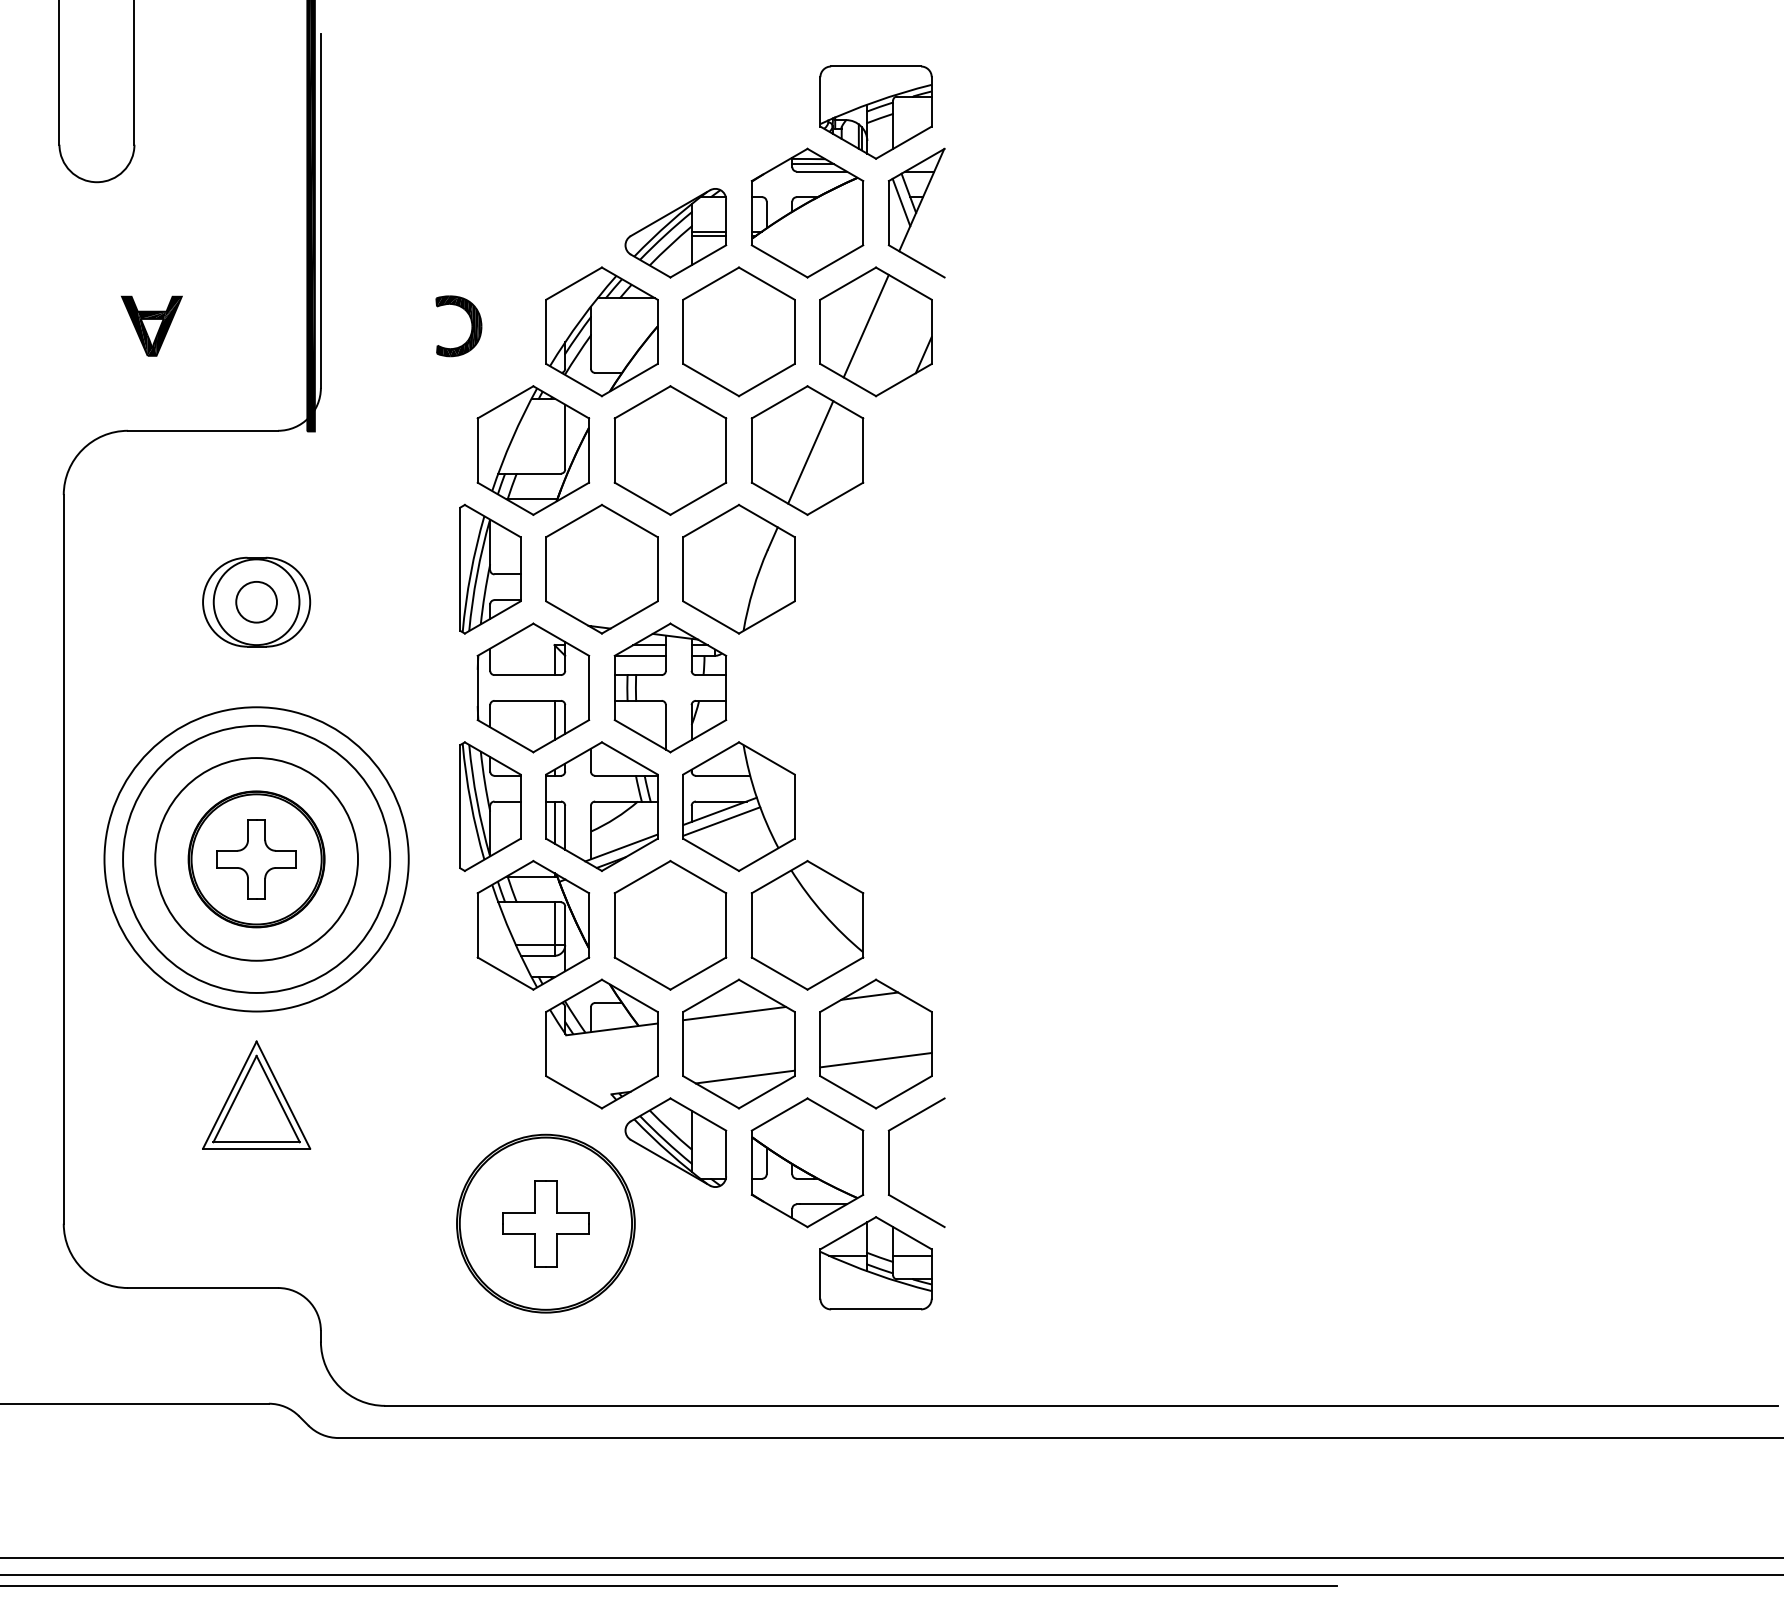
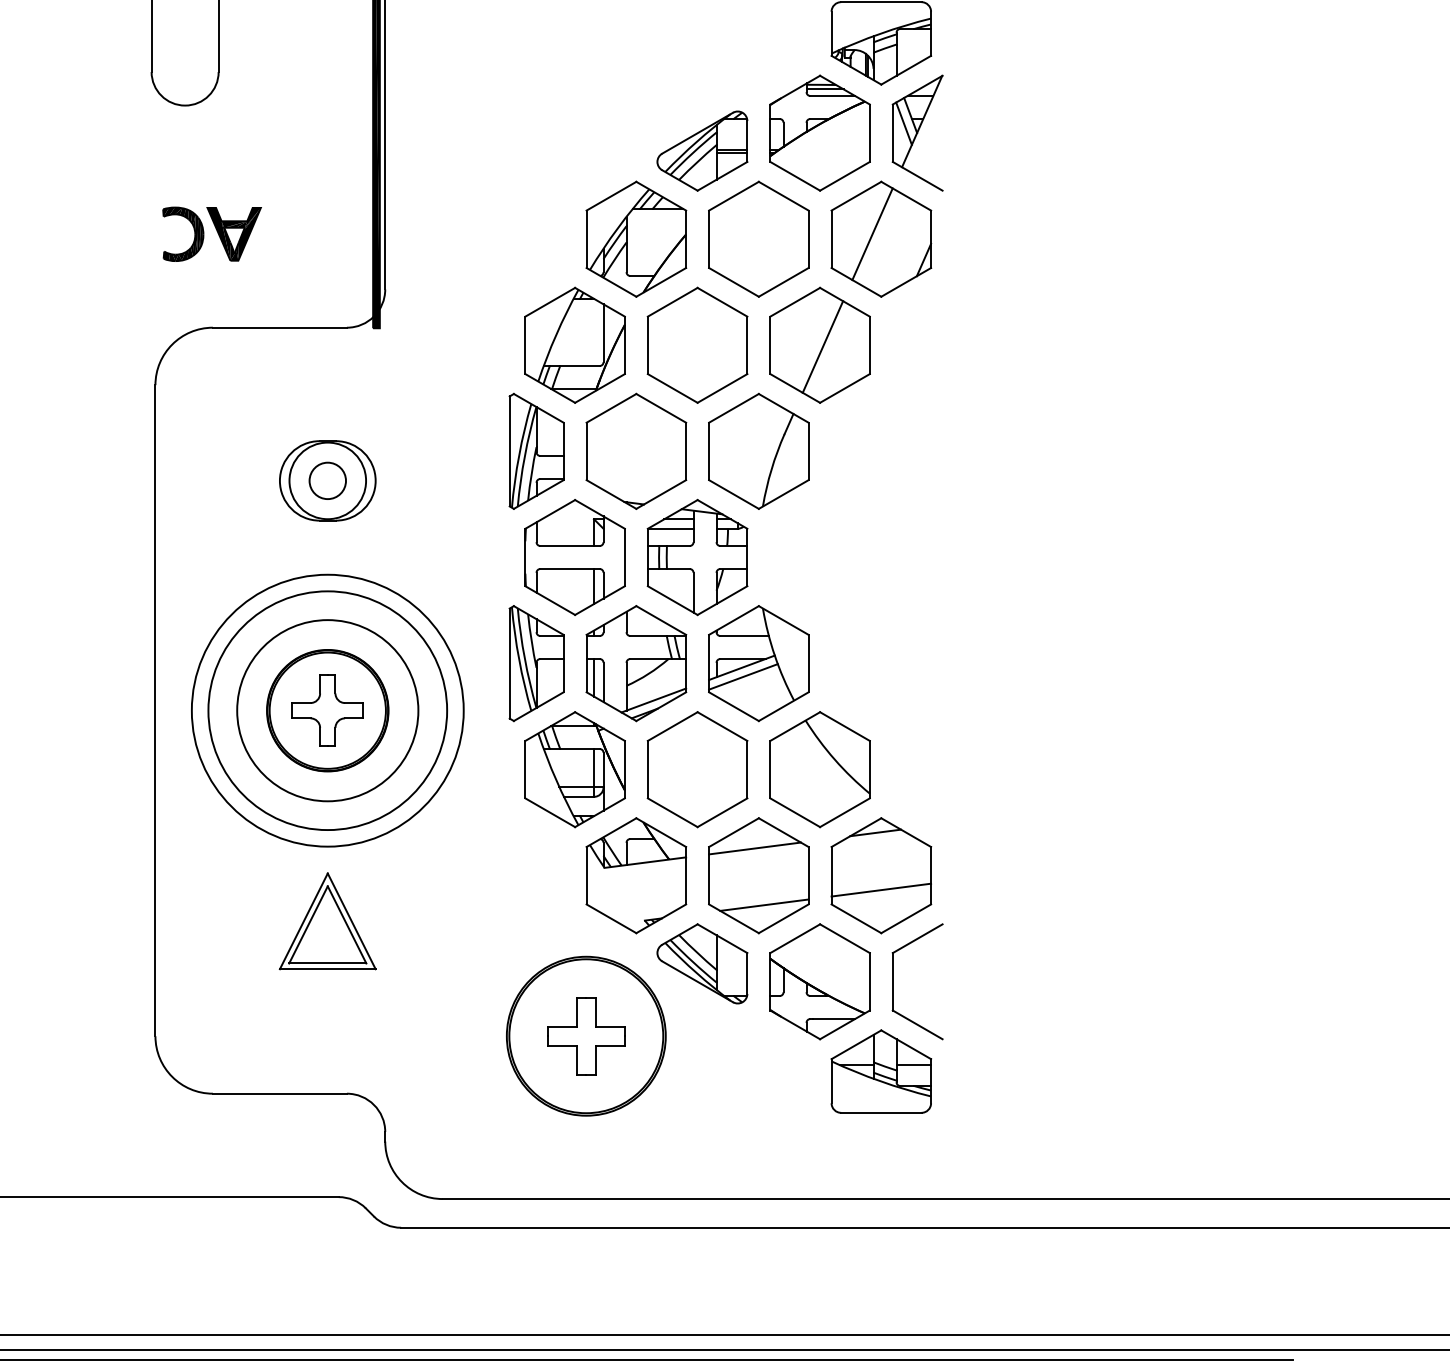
part: (470, 321) -> (193, 230), moved

